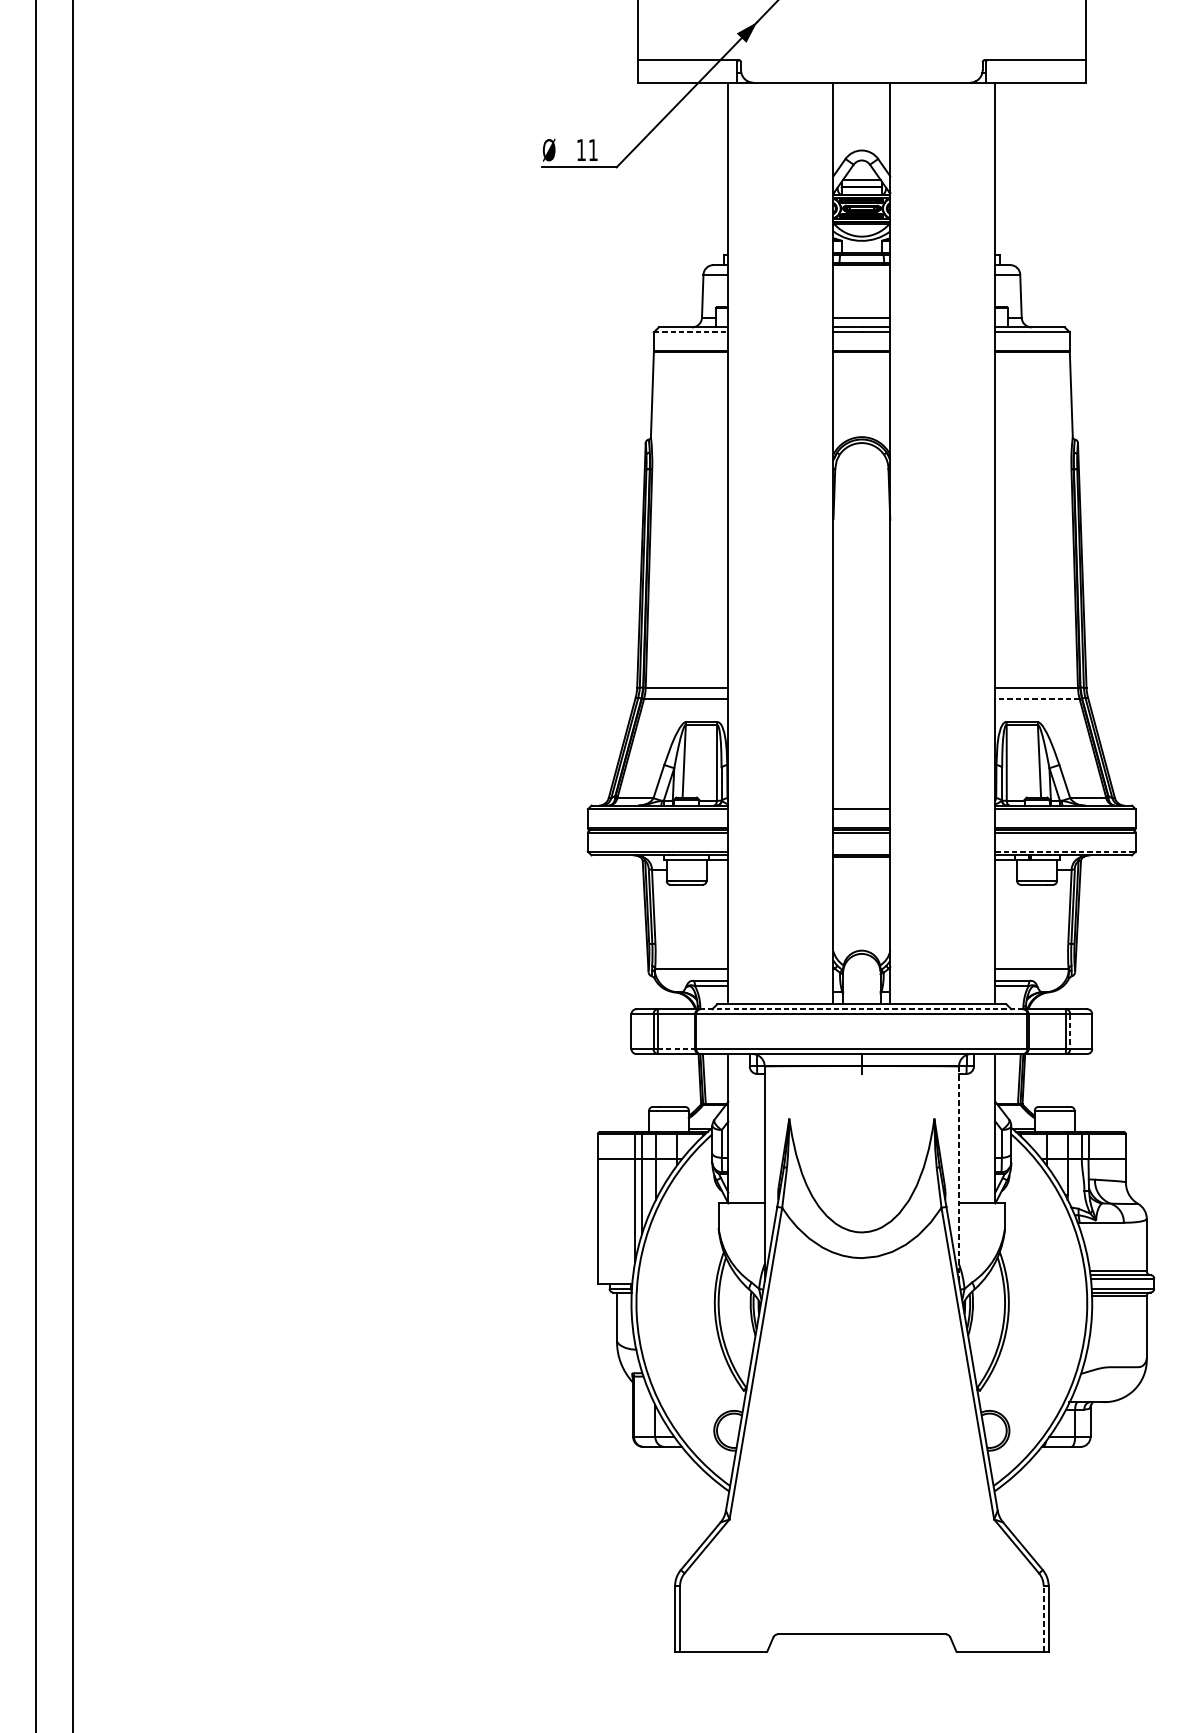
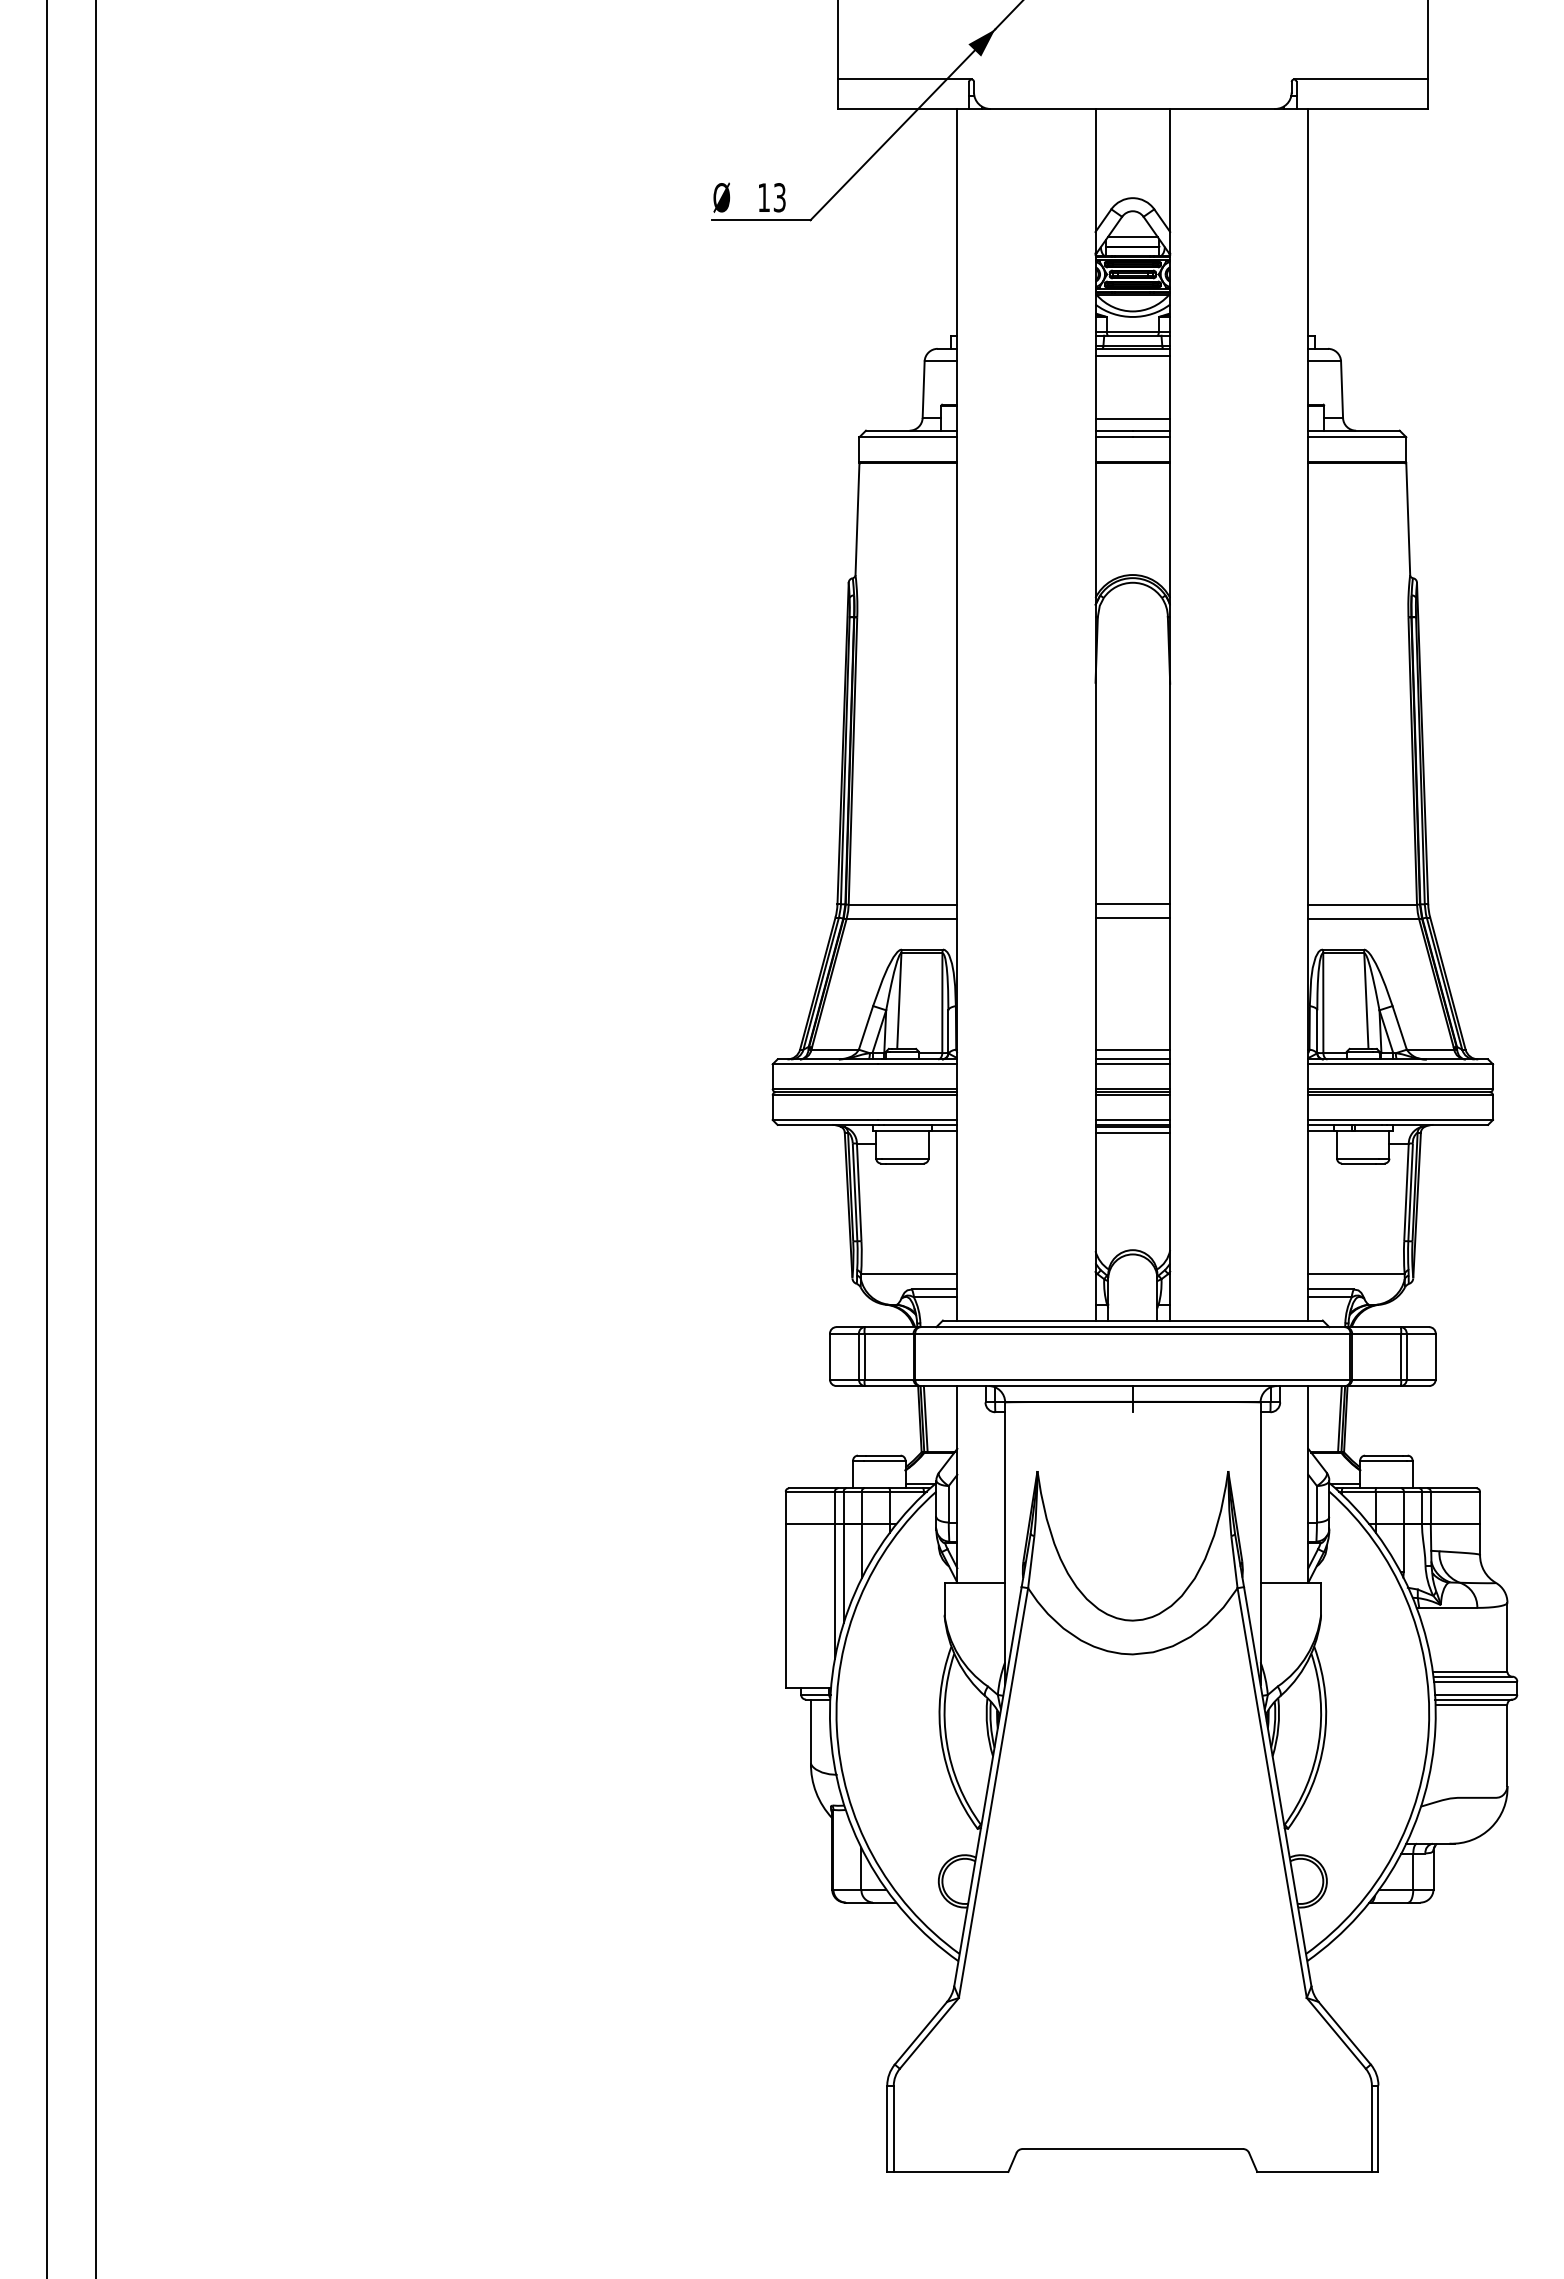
text: (593, 150) -> (779, 197), 11 -> 13
line: (861, 270) -> (1132, 356), added
line: (691, 332) -> (908, 437), dashed -> solid
line: (861, 687) -> (1132, 904), added
line: (861, 697) -> (1132, 917), added
line: (1037, 699) -> (1363, 919), dashed -> solid
line: (861, 798) -> (1132, 1049), added
line: (861, 805) -> (1132, 1059), added
line: (861, 852) -> (1132, 1120), added
line: (1066, 852) -> (1401, 1120), dashed -> solid
line: (861, 861) -> (1132, 1132), added
line: (861, 1009) -> (1132, 1327), dashed -> solid
line: (1069, 1031) -> (1406, 1356), dashed -> solid
line: (676, 1049) -> (889, 1379), dashed -> solid
line: (958, 1173) -> (1260, 1543), dashed -> solid
line: (1043, 1618) -> (1371, 2128), dashed -> solid

